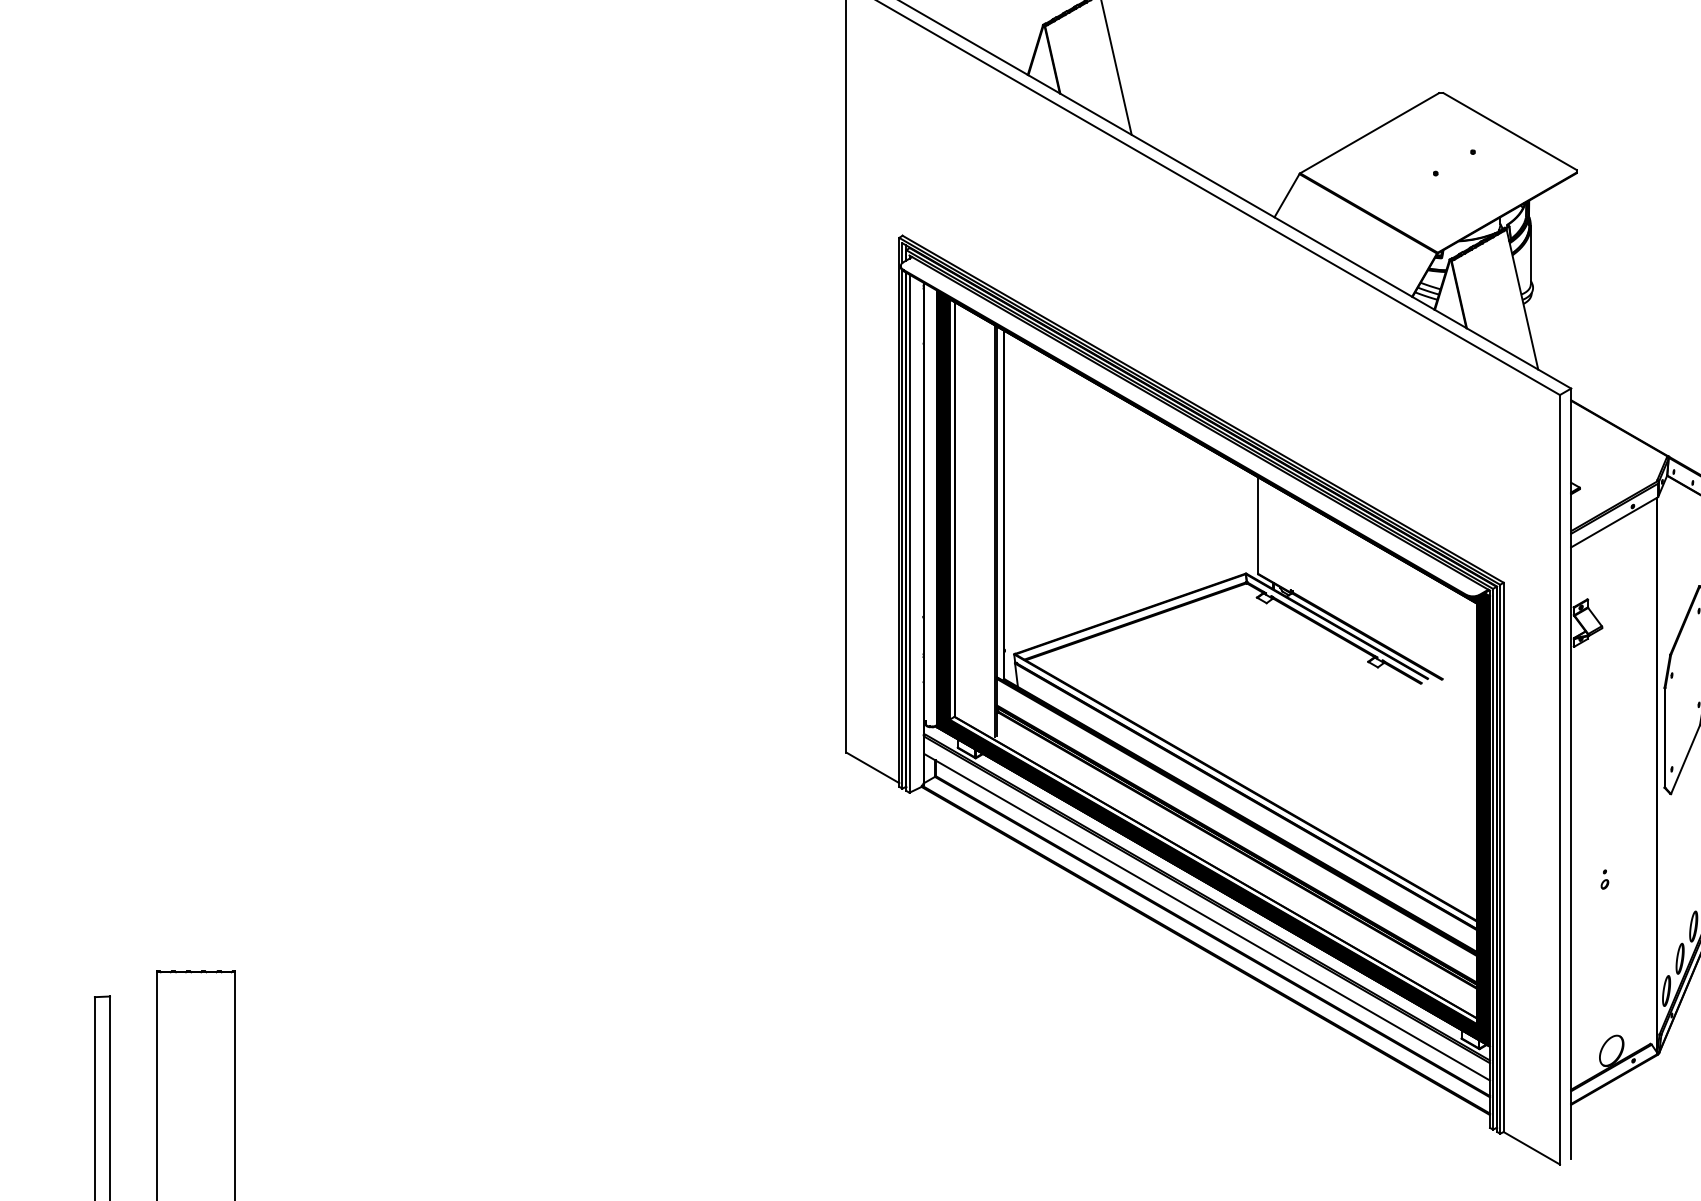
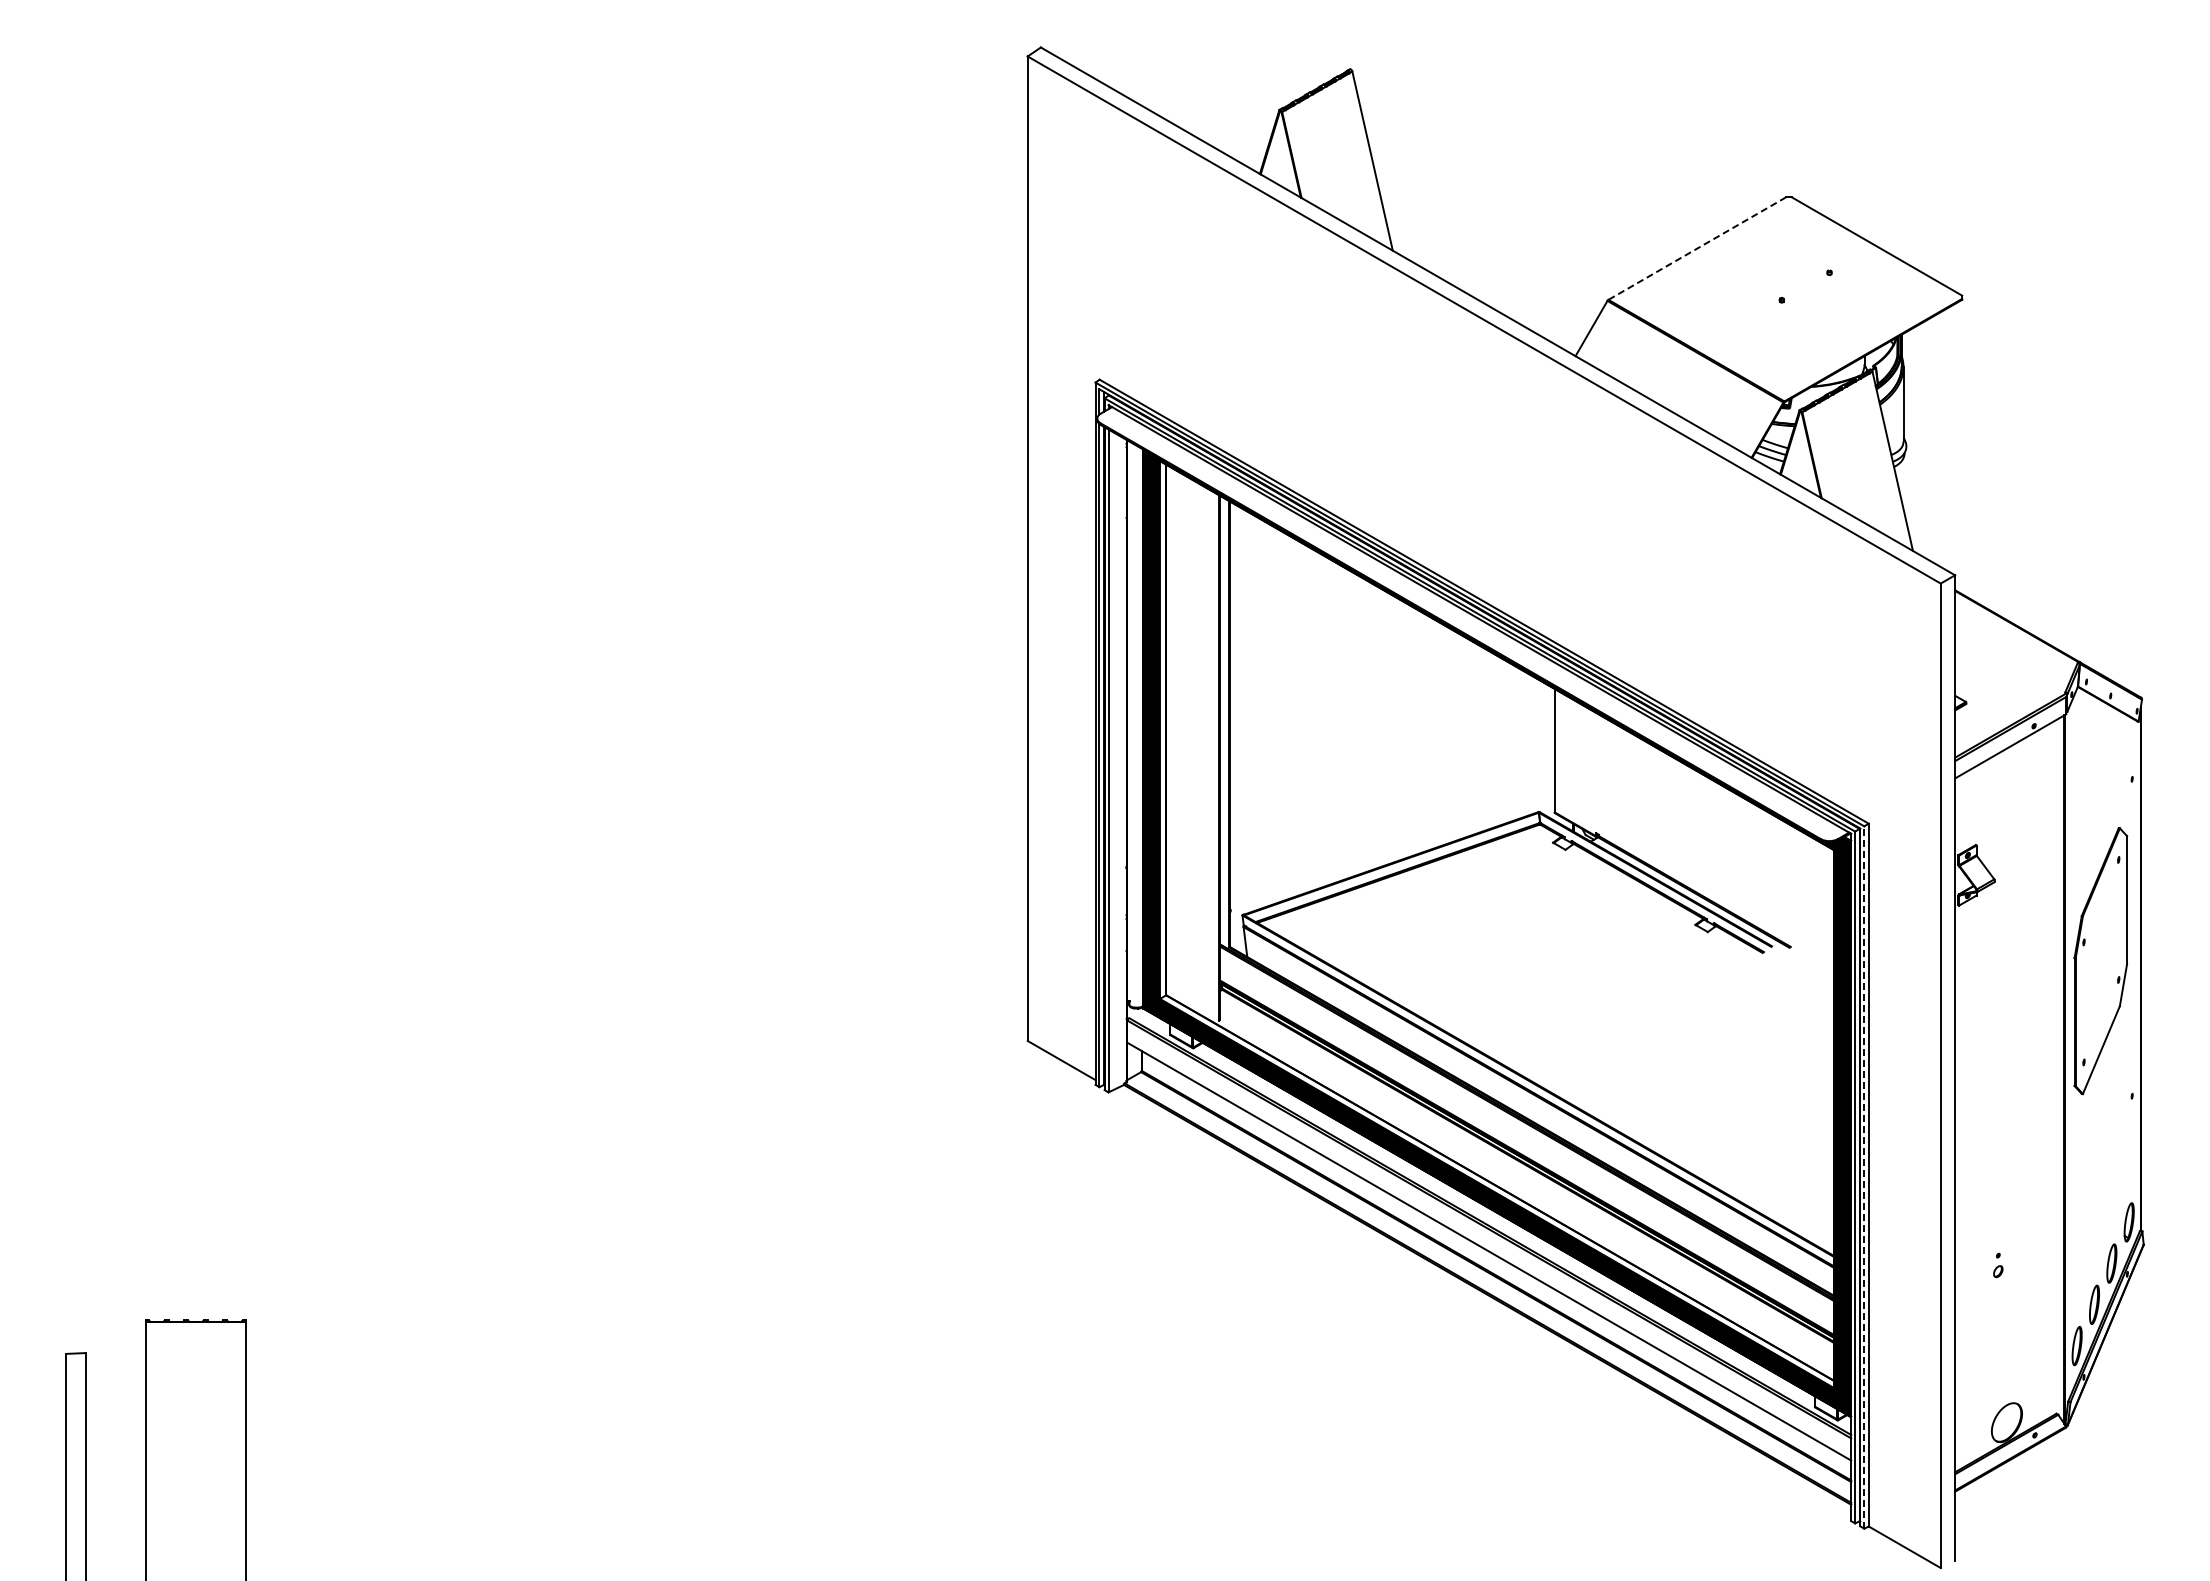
line: (1369, 133) -> (1697, 248), solid -> dashed
line: (1500, 859) -> (1864, 1177), solid -> dashed
part: (1605, 879) -> (1998, 1265), moved

